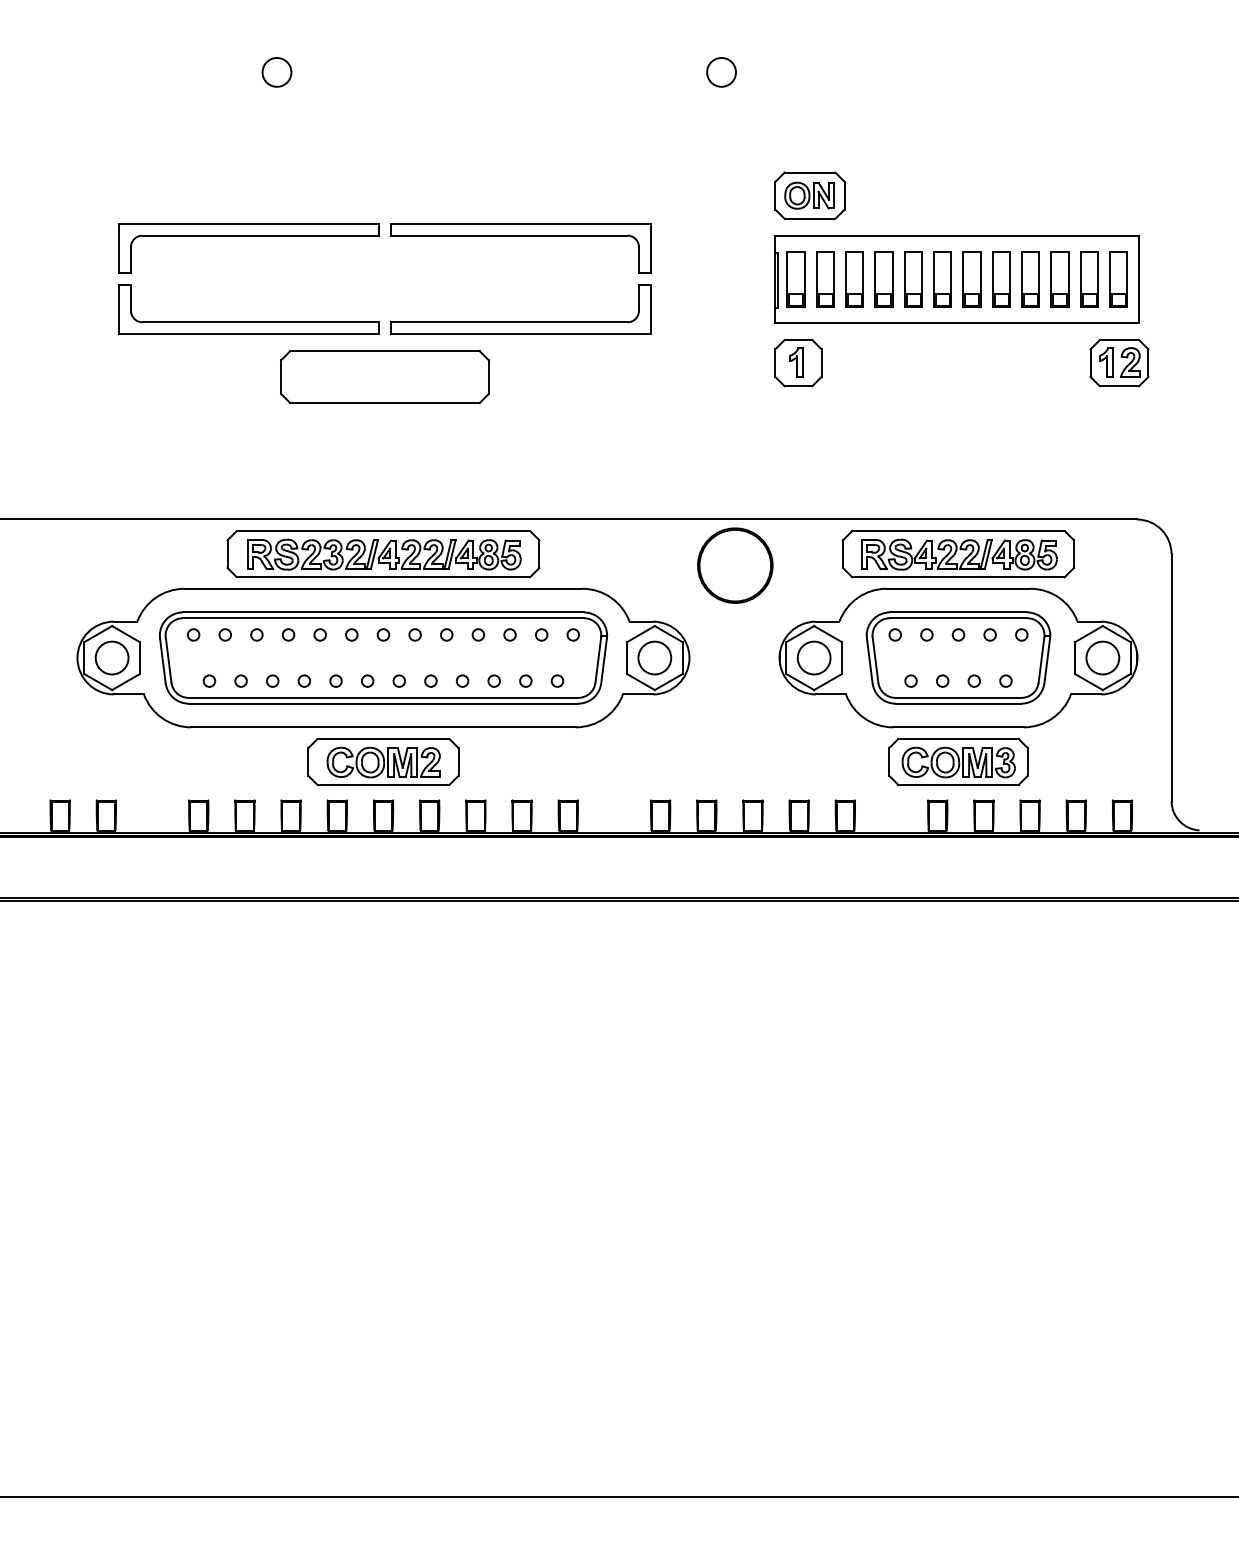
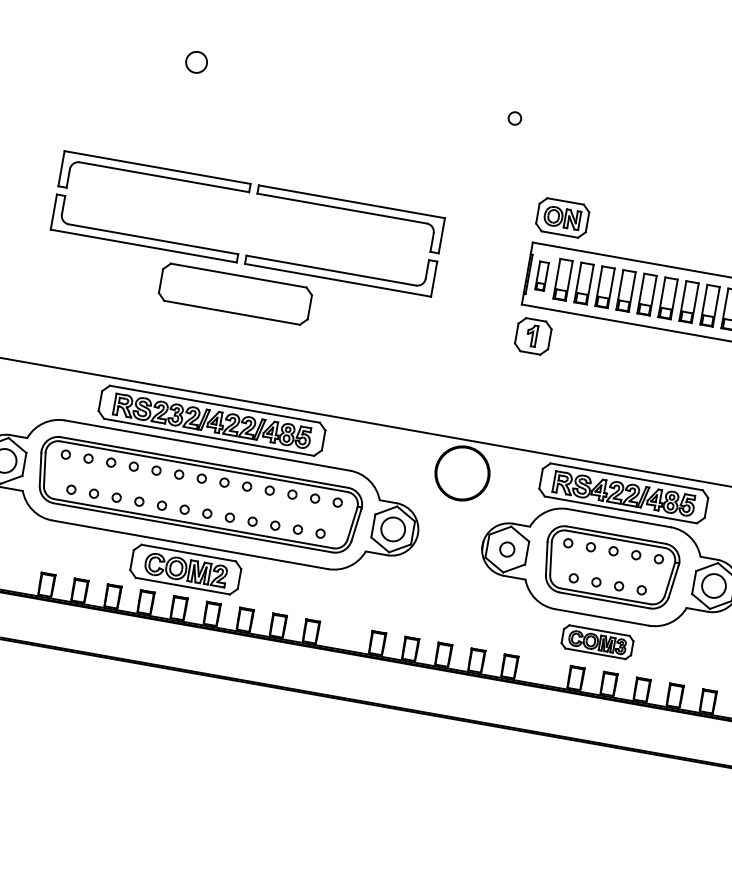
circle: (721, 71) -> (515, 117), size x0.6
part: (795, 279) -> (541, 276), size x0.7
circle: (813, 657) -> (506, 549), size x0.6
part: (958, 761) -> (597, 641), size x0.7

